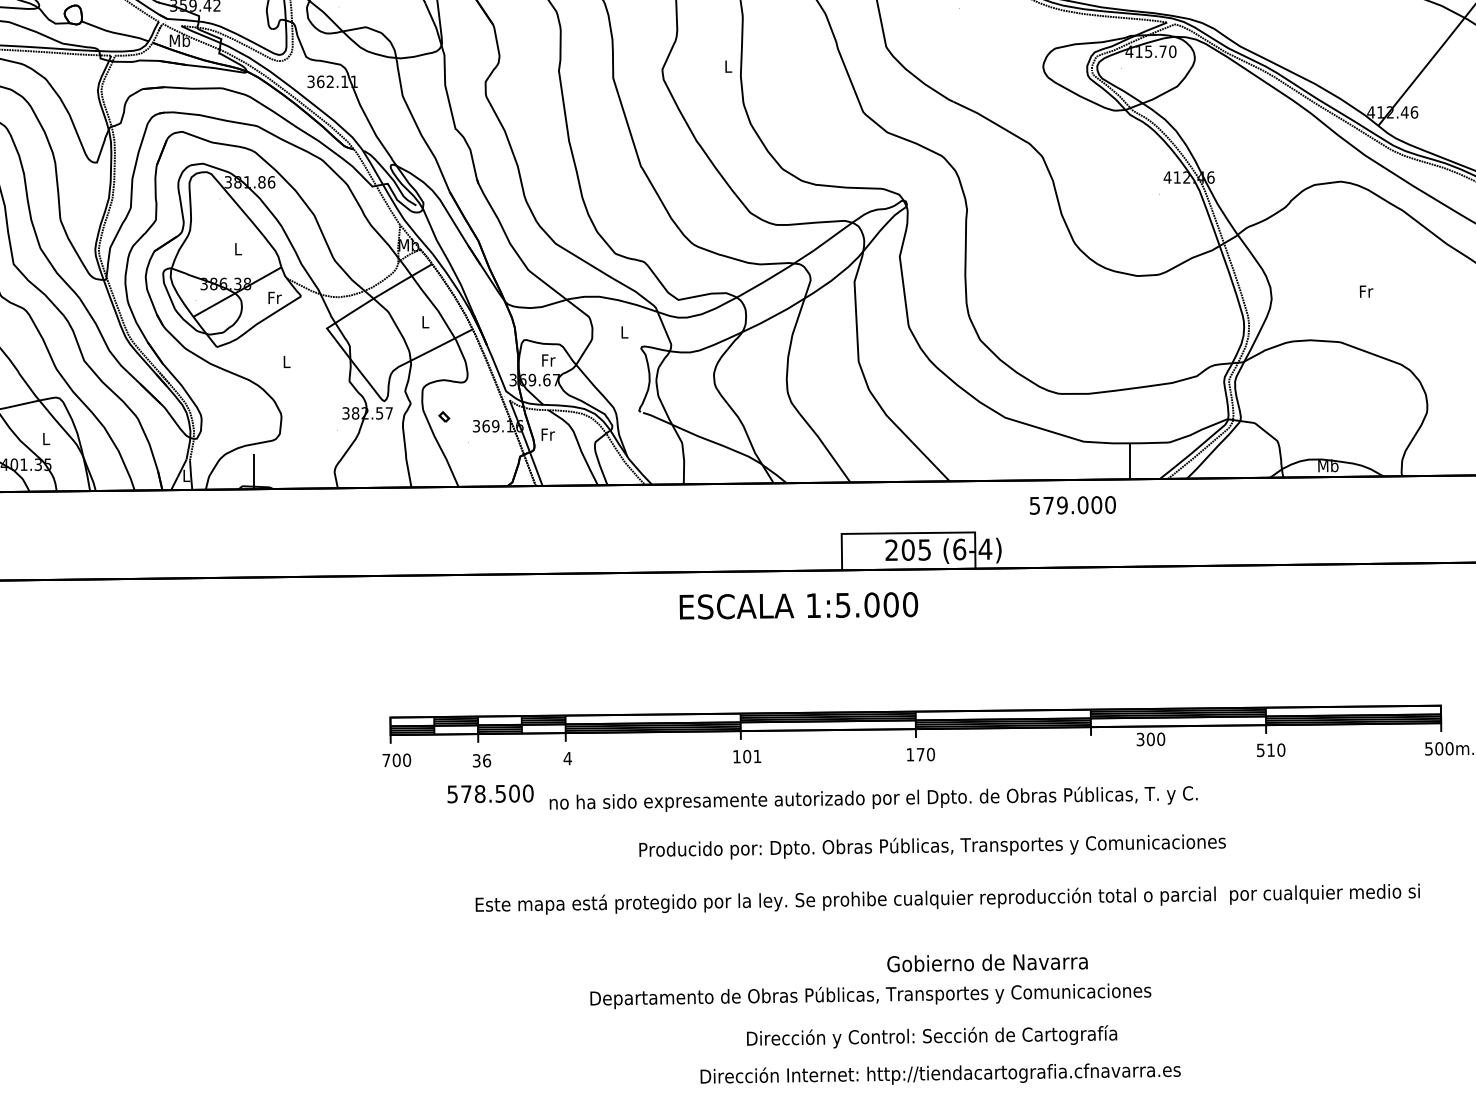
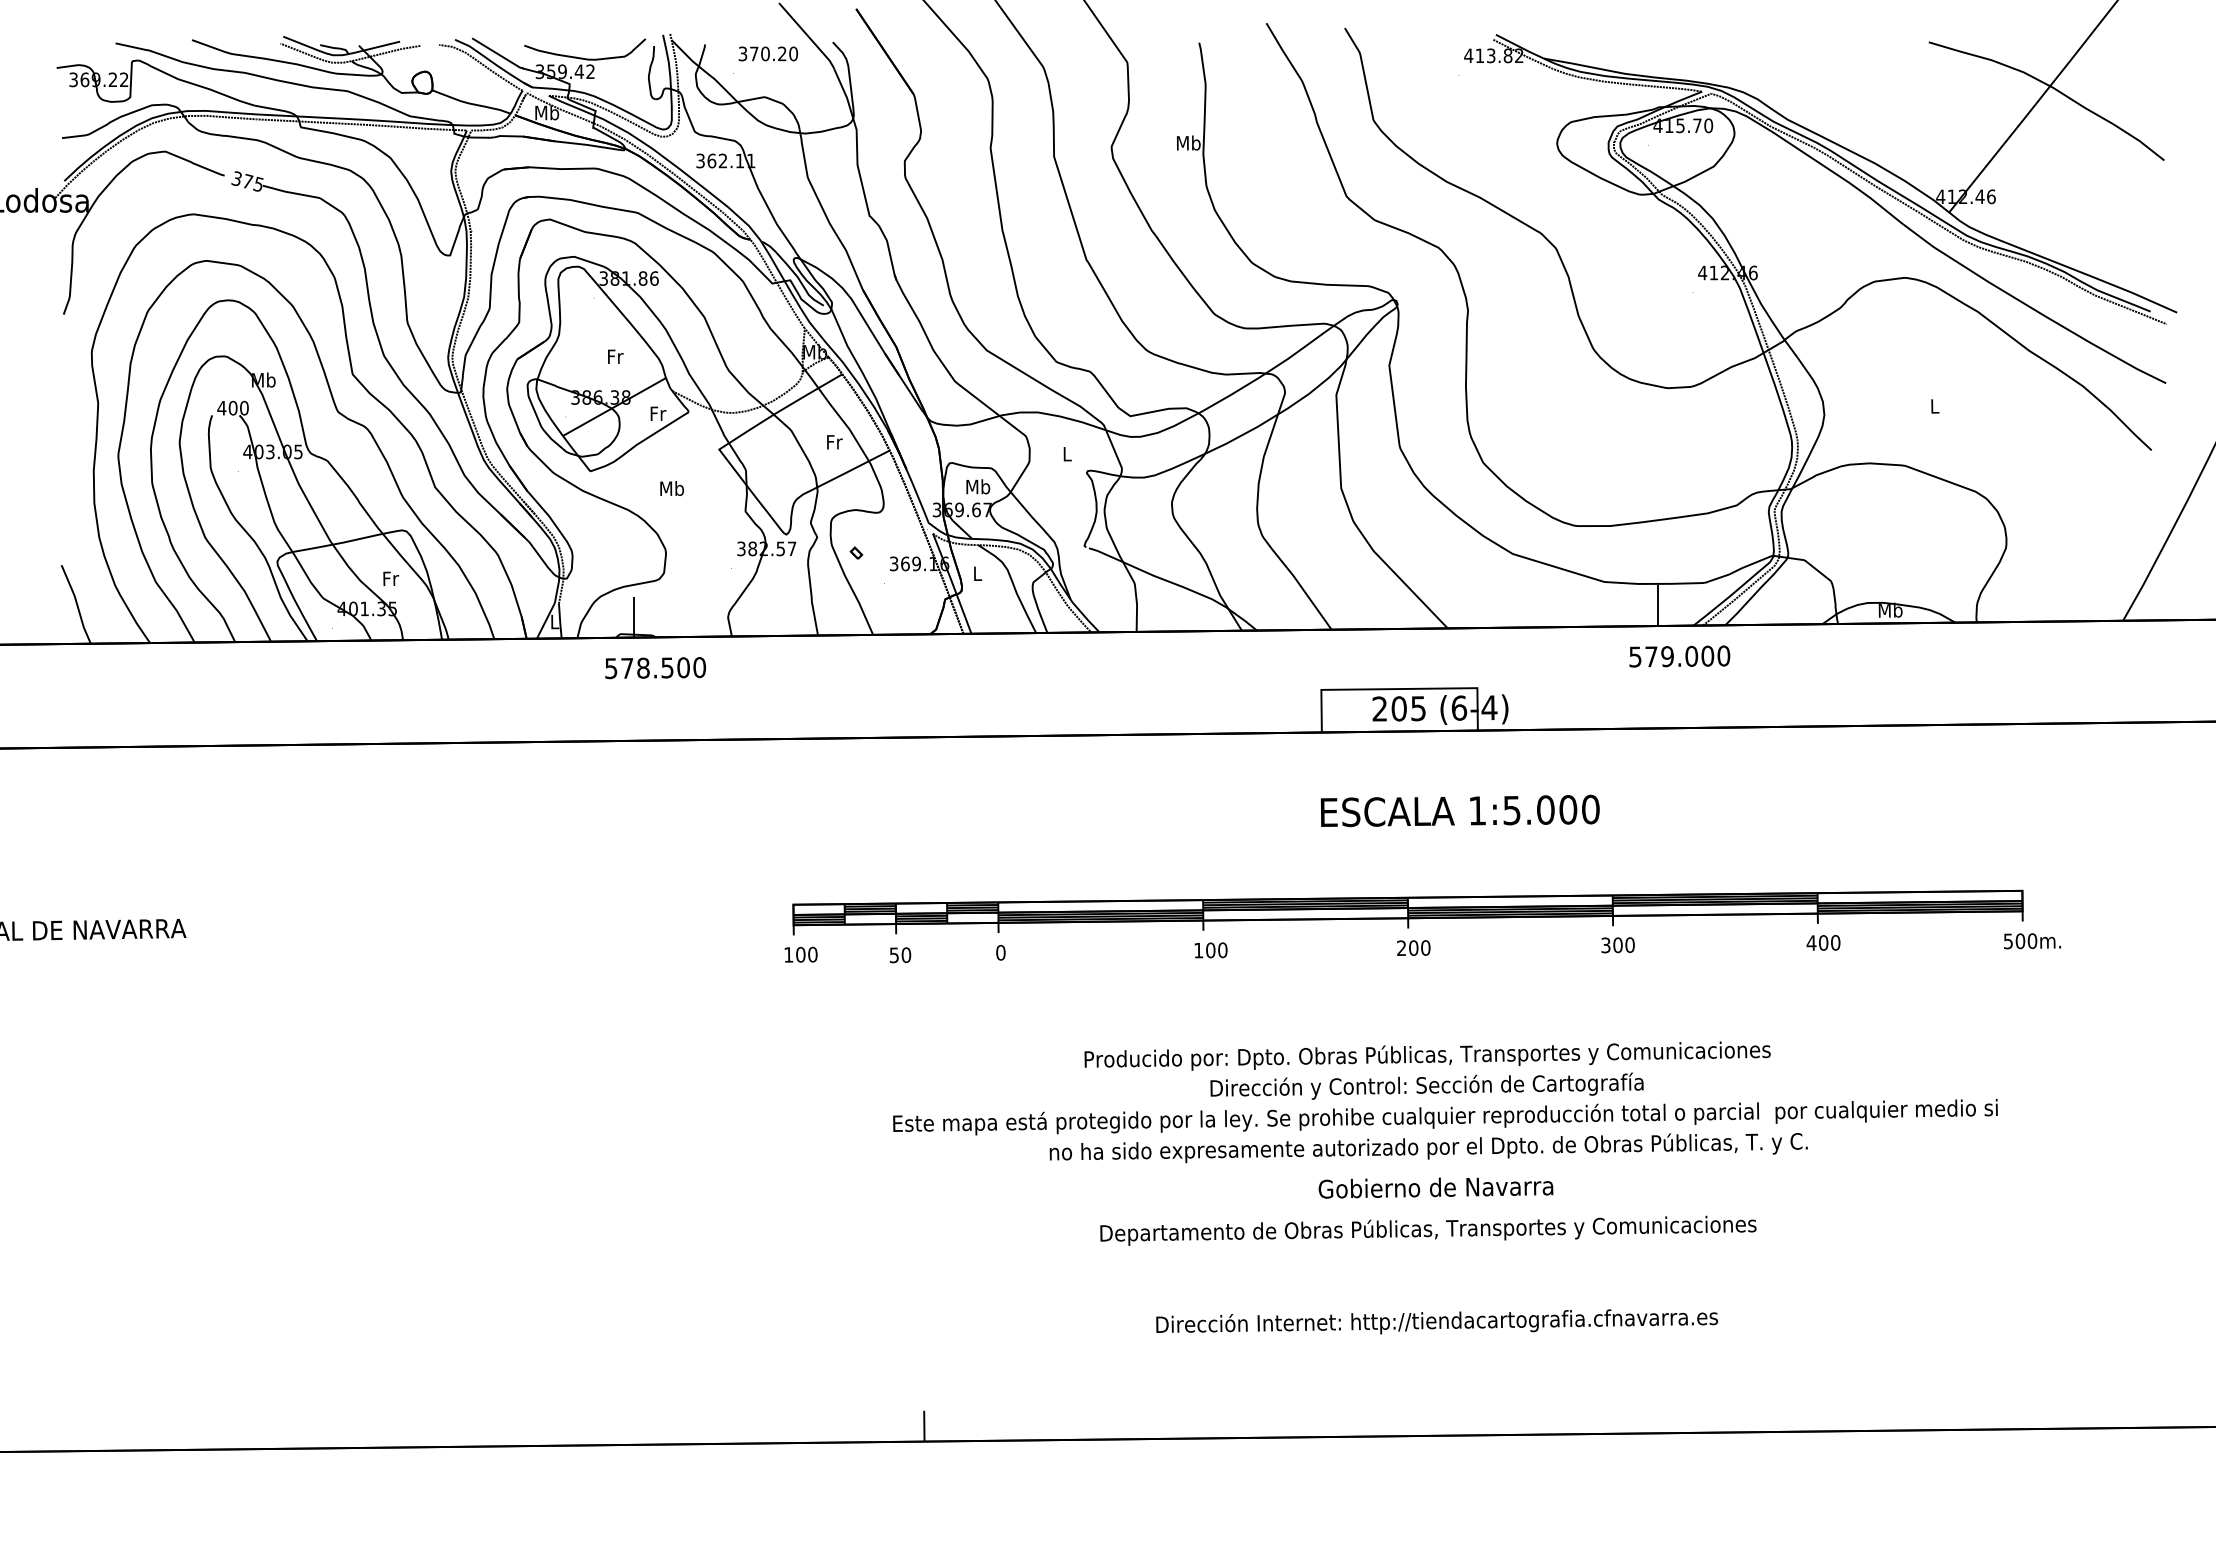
text: (728, 66) -> (1188, 142), L -> Mb
text: (238, 248) -> (615, 356), L -> Fr
text: (1366, 291) -> (1935, 406), Fr -> L
text: (425, 322) -> (834, 442), L -> Fr
text: (548, 360) -> (978, 486), Fr -> Mb
text: (287, 361) -> (672, 488), L -> Mb
text: (547, 434) -> (977, 573), Fr -> L
text: (46, 438) -> (391, 578), L -> Fr
text: (1072, 505) -> (1679, 656), moved
text: (799, 605) -> (1460, 810), moved
text: (1150, 739) -> (1617, 945), moved
text: (1265, 749) -> (1817, 942), 510 -> 400
text: (915, 754) -> (1407, 947), 170 -> 200
text: (757, 756) -> (1222, 950), 101 -> 100
text: (567, 758) -> (1000, 952), 4 -> 0
text: (386, 760) -> (788, 954), 700 -> 100
text: (481, 760) -> (900, 954), 36 -> 50
text: (490, 794) -> (655, 668), moved
text: (873, 799) -> (1428, 1148), moved
text: (987, 962) -> (1435, 1187), moved
text: (870, 996) -> (1428, 1230), moved
text: (931, 1036) -> (1426, 1085), moved

